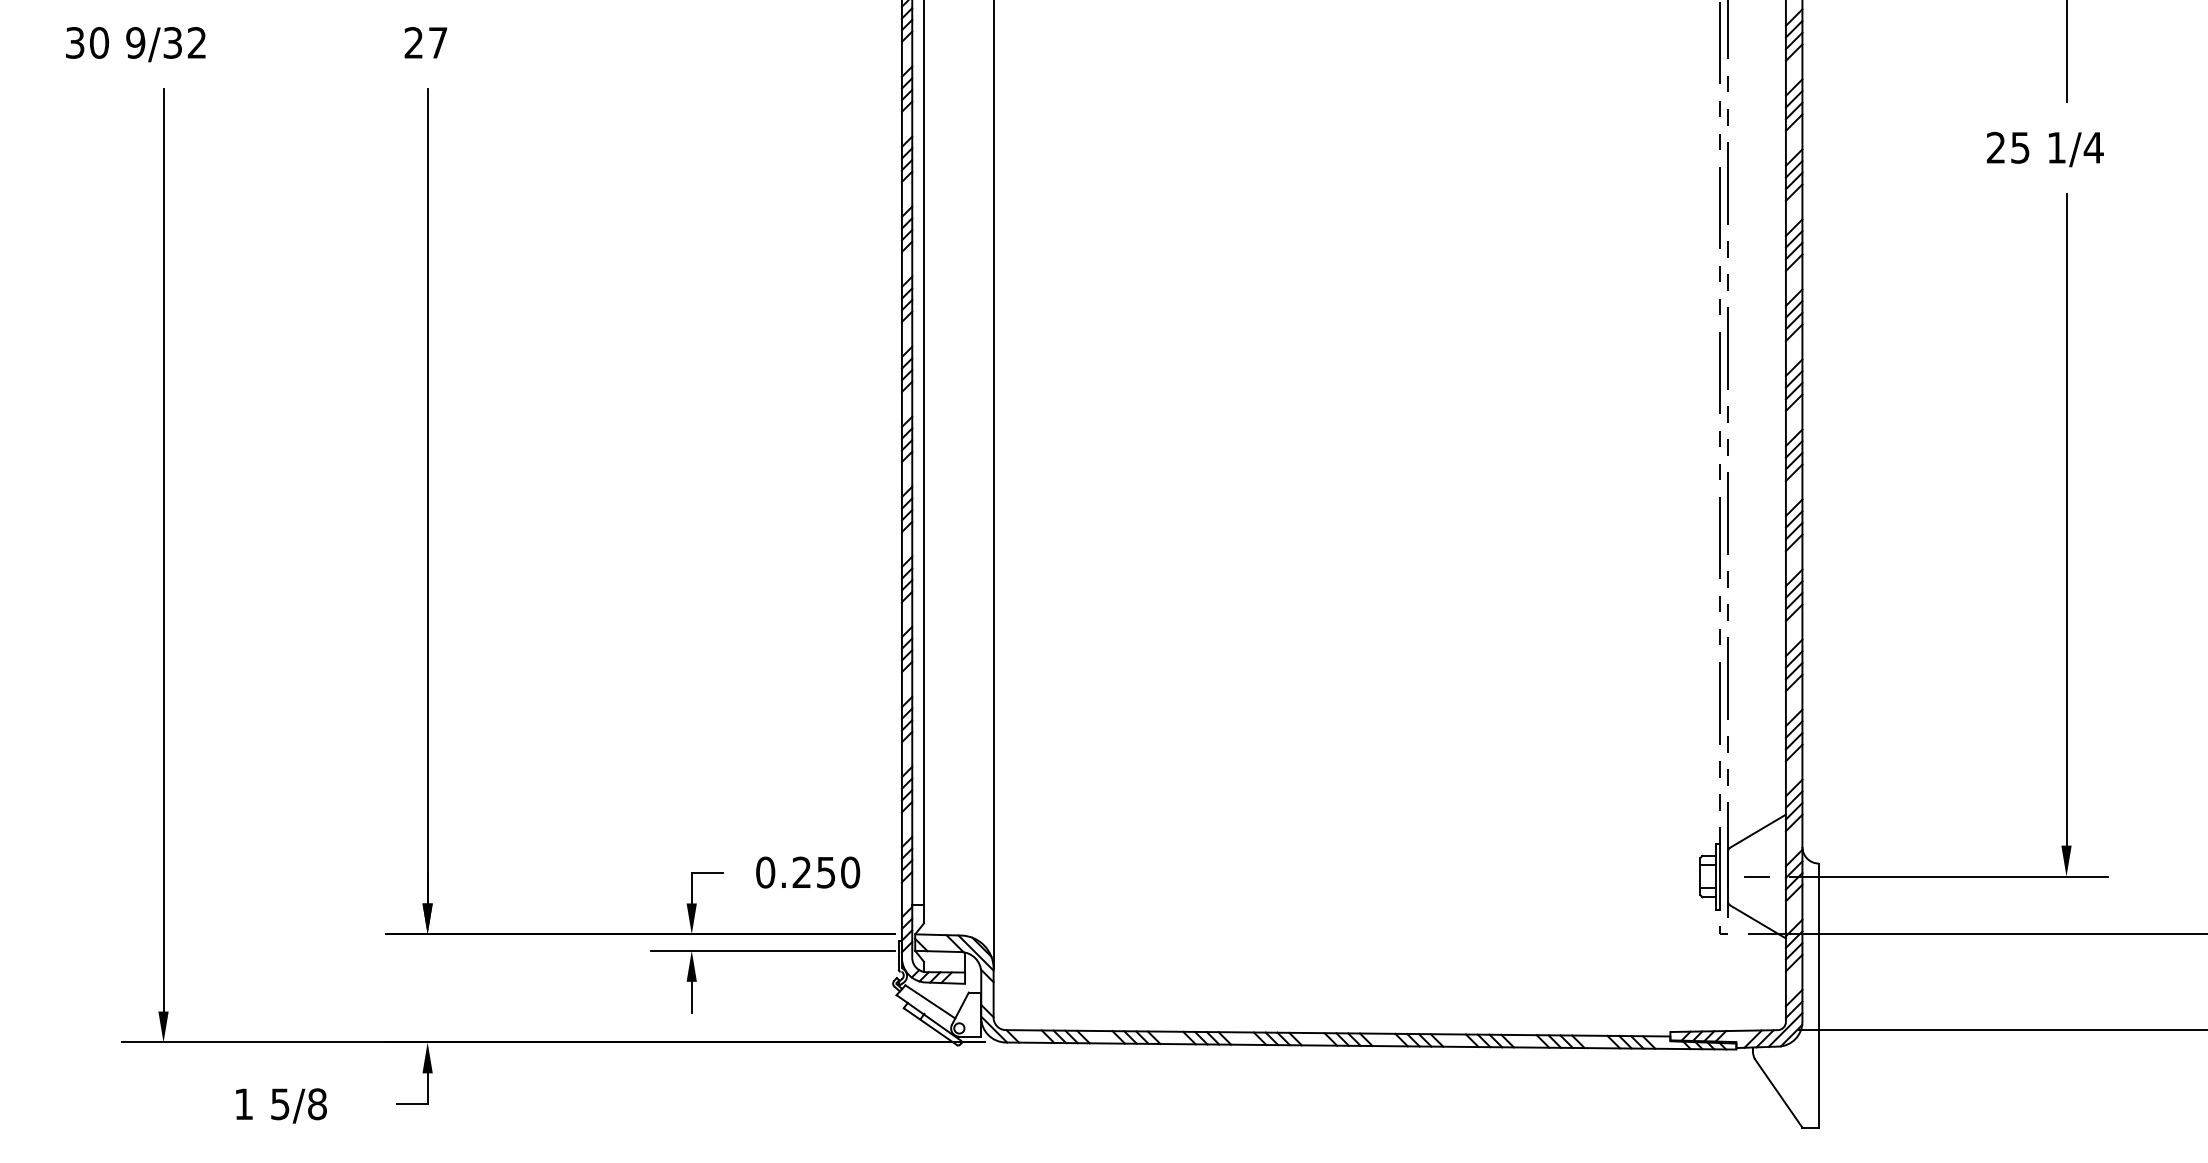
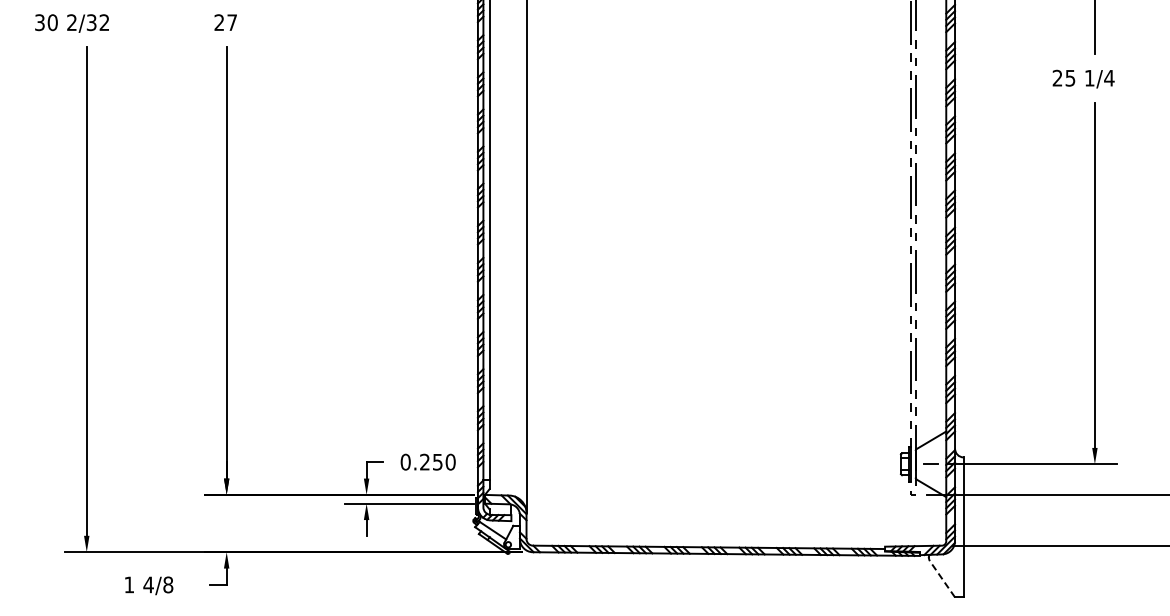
text: (136, 42) -> (72, 22), 9/32 -> 2/32
line: (1778, 1092) -> (942, 578), solid -> dashed
text: (280, 1103) -> (148, 584), 5/8 -> 4/8

